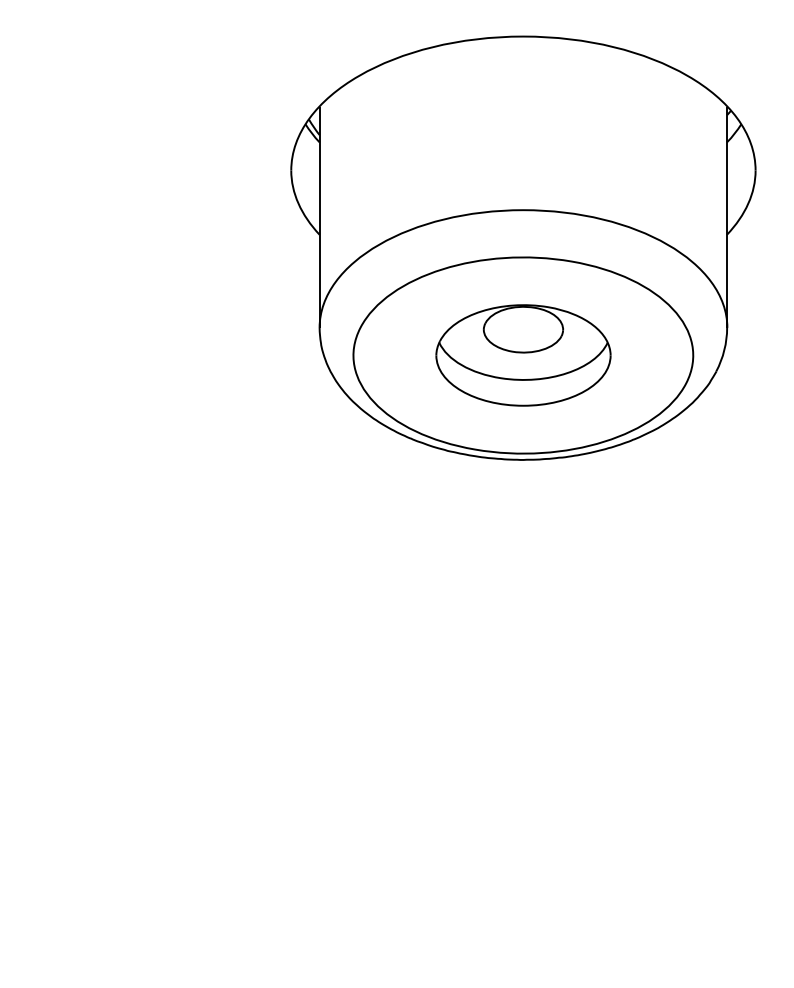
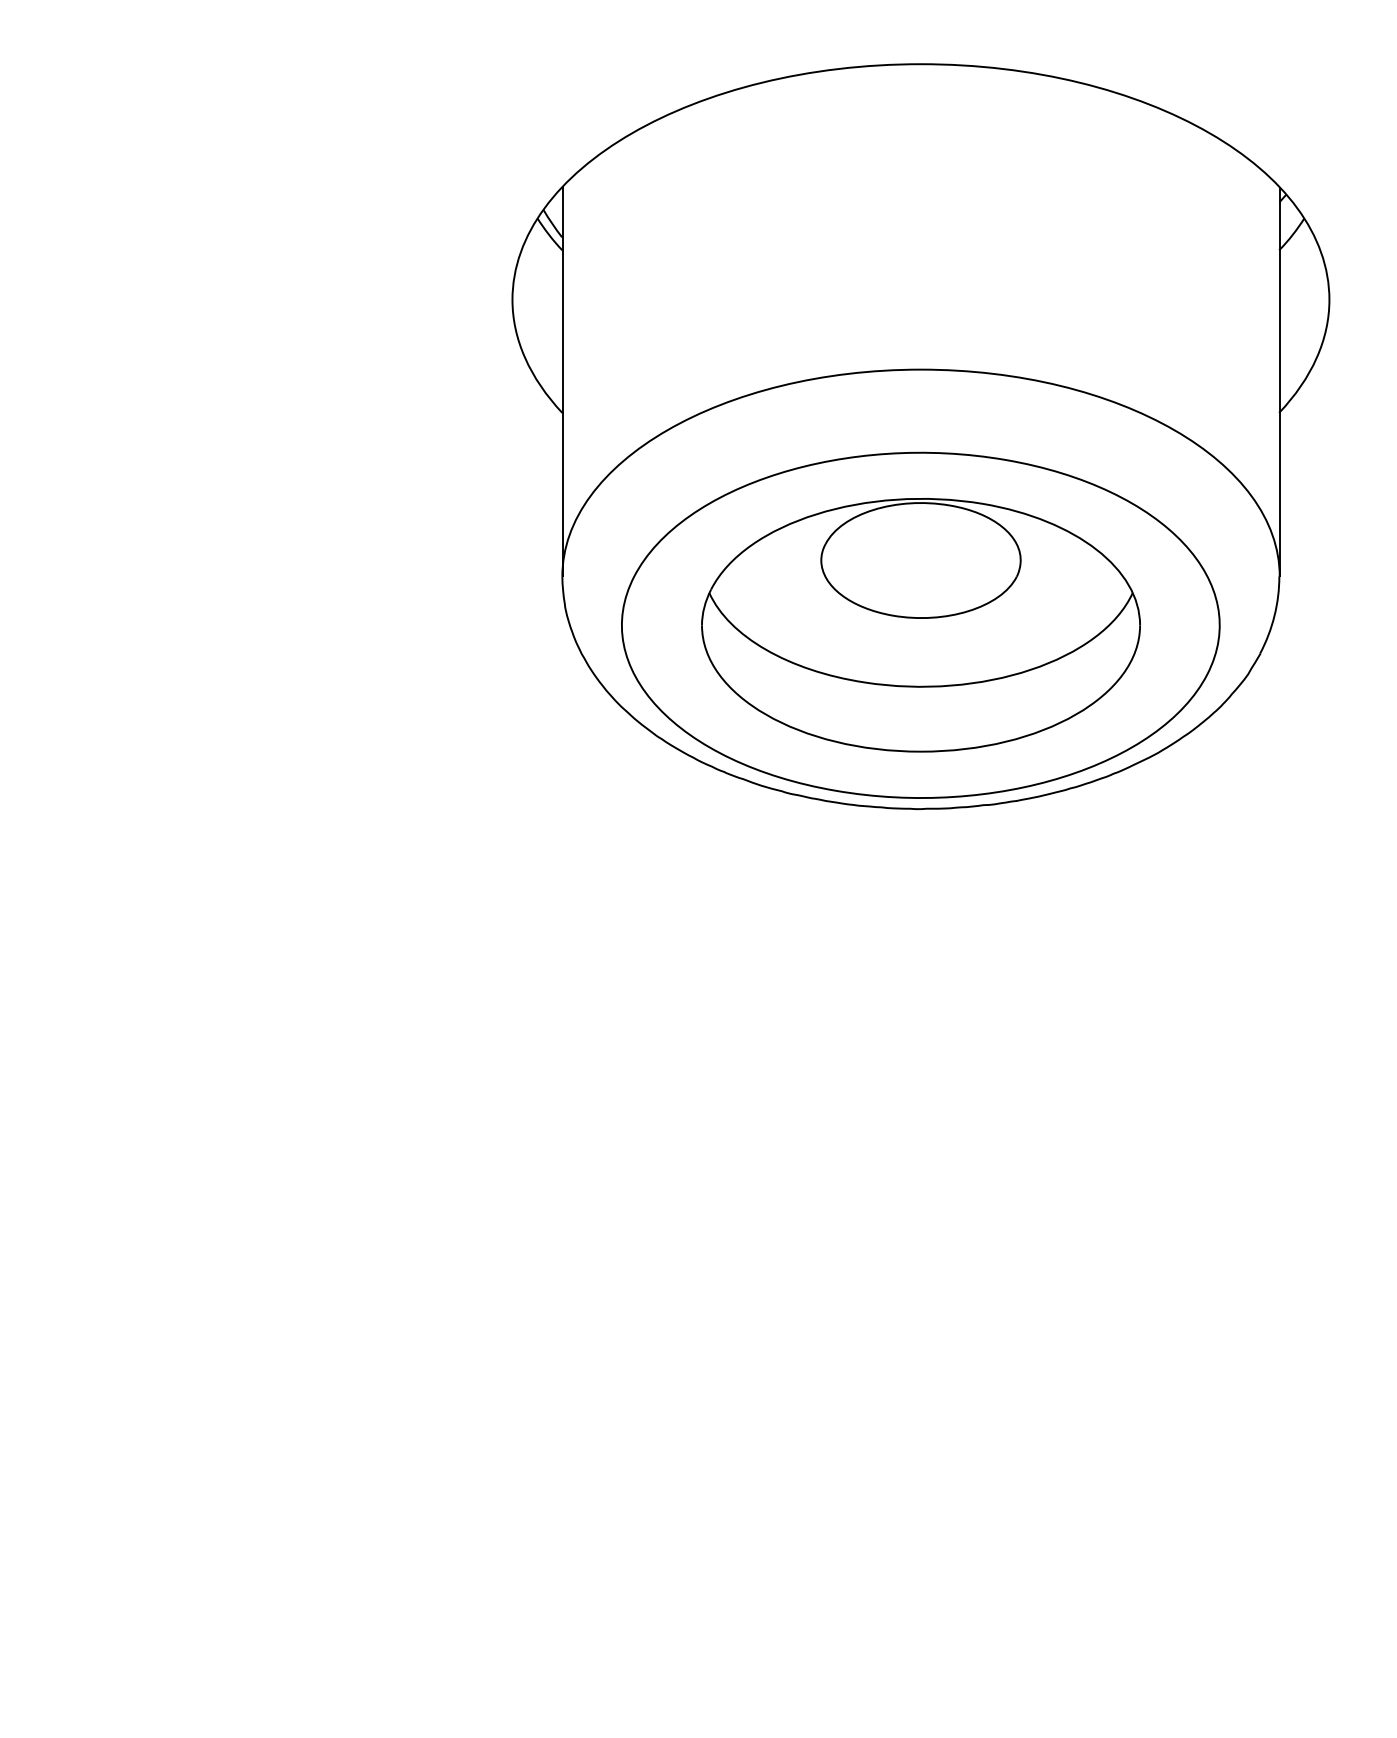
part: (523, 355) -> (921, 625), size x1.43

